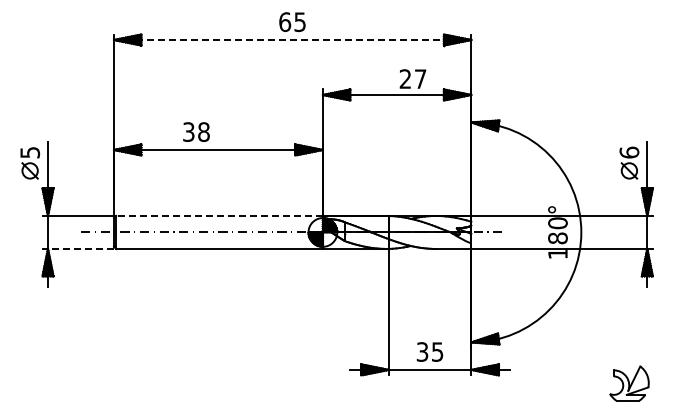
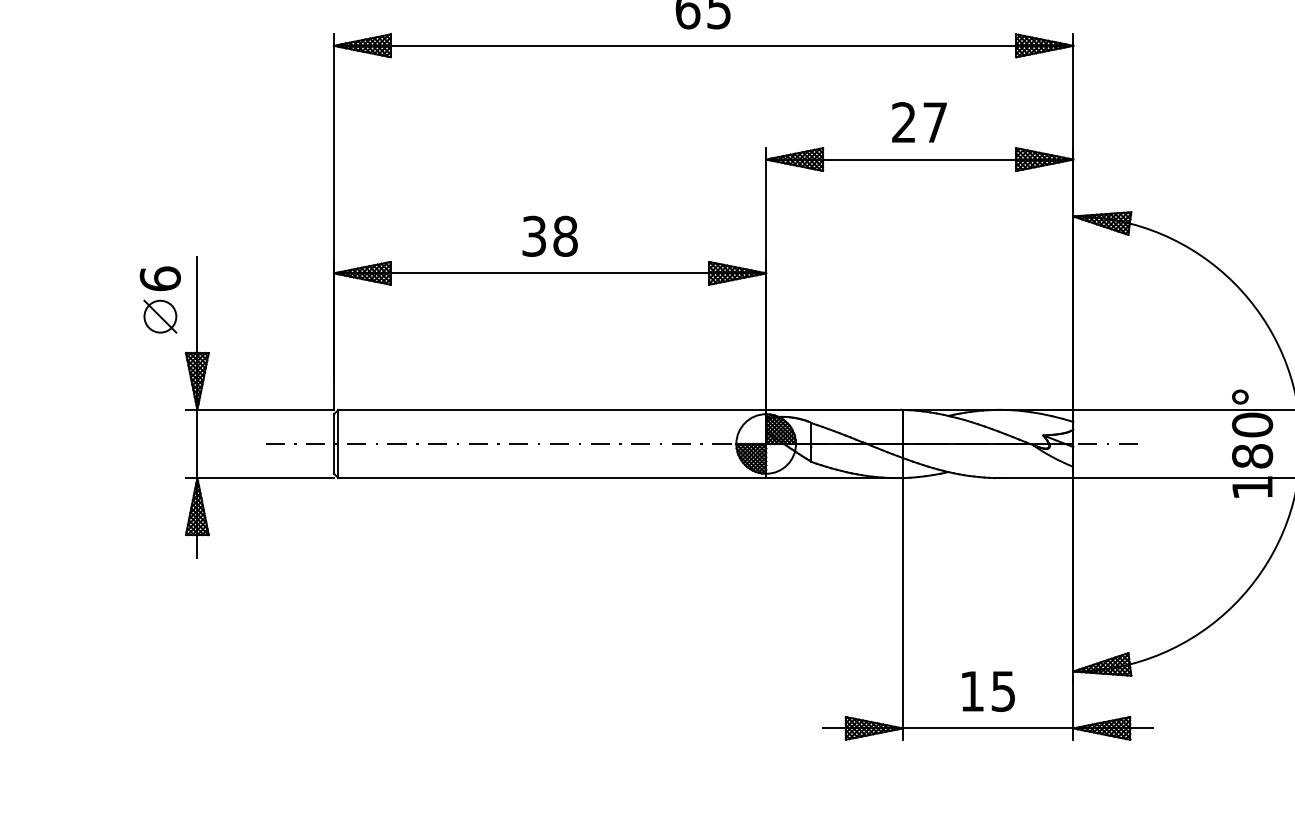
line: (292, 40) -> (703, 46), dashed -> solid
text: (412, 78) -> (918, 121), moved
text: (196, 131) -> (550, 235), moved
text: (30, 152) -> (161, 278), 5 -> 6
line: (219, 215) -> (552, 408), dashed -> solid
line: (81, 248) -> (266, 477), dashed -> solid
text: (422, 351) -> (972, 690), 35 -> 15

